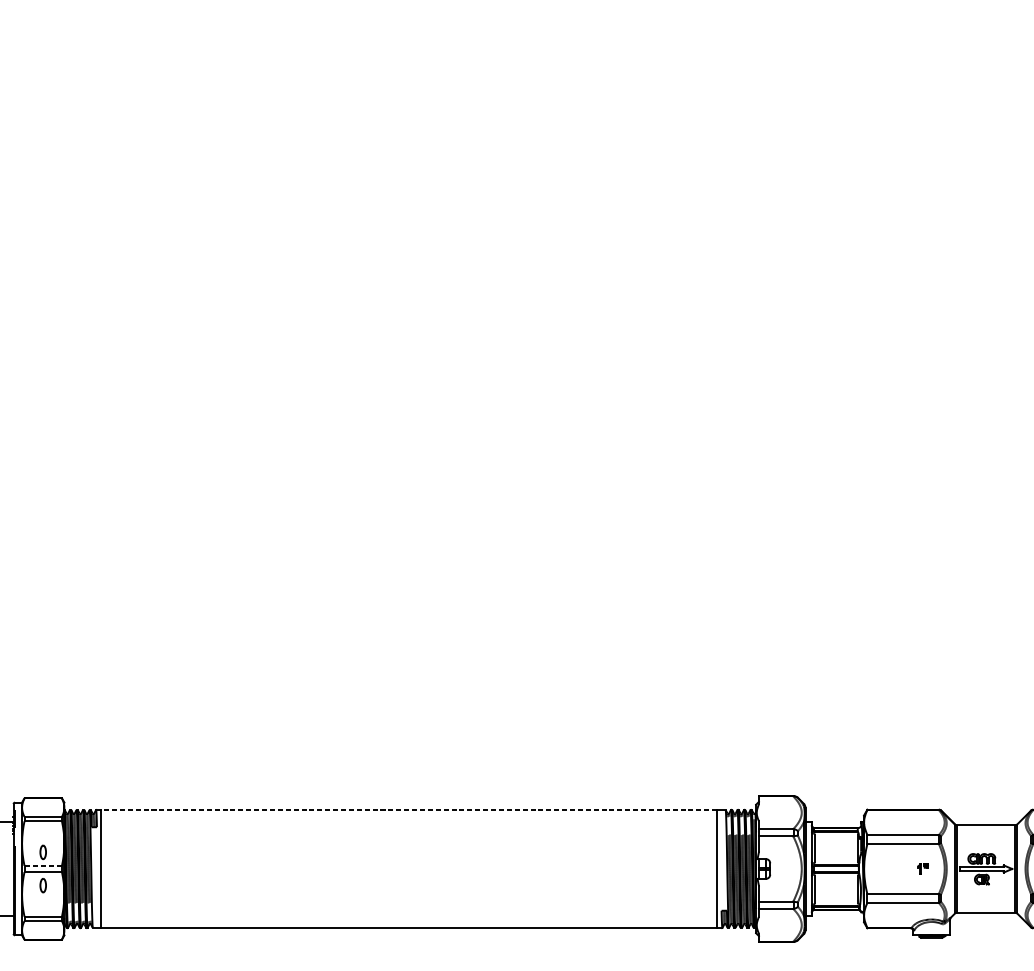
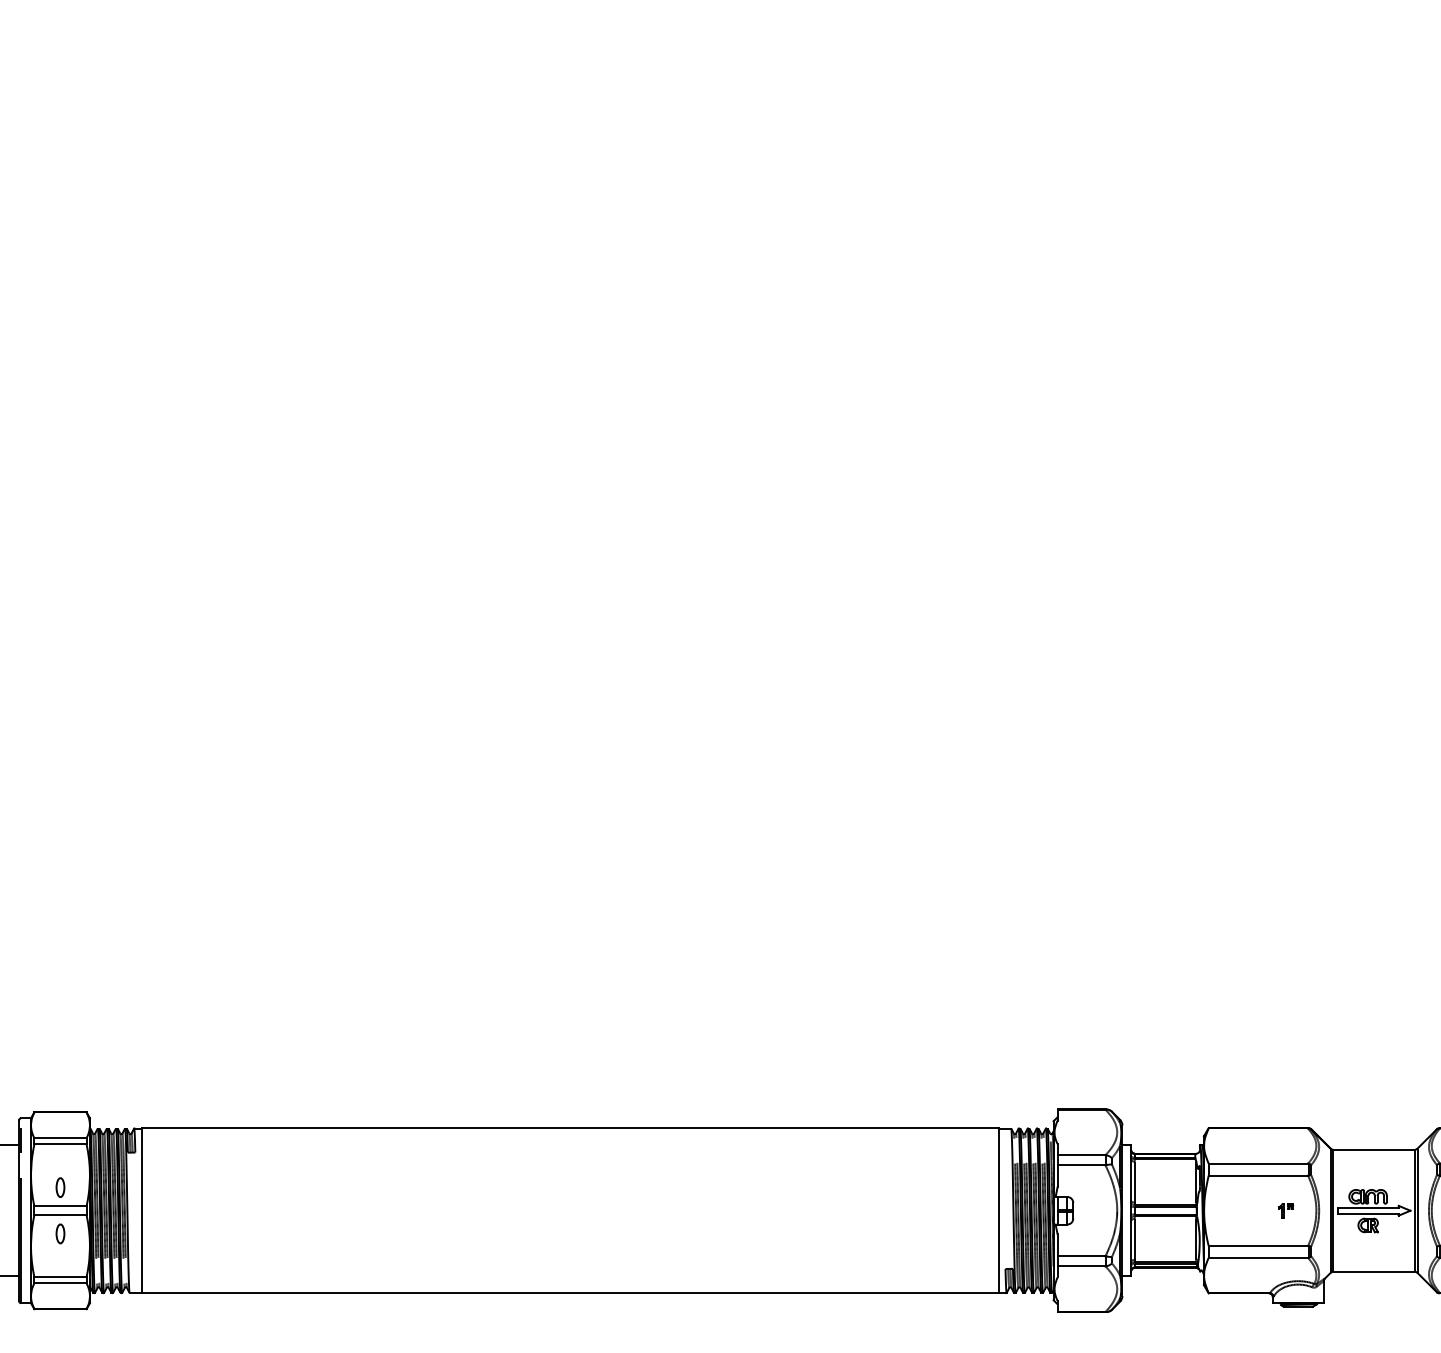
line: (409, 809) -> (570, 1128), dashed -> solid
line: (43, 865) -> (60, 1206), dashed -> solid

